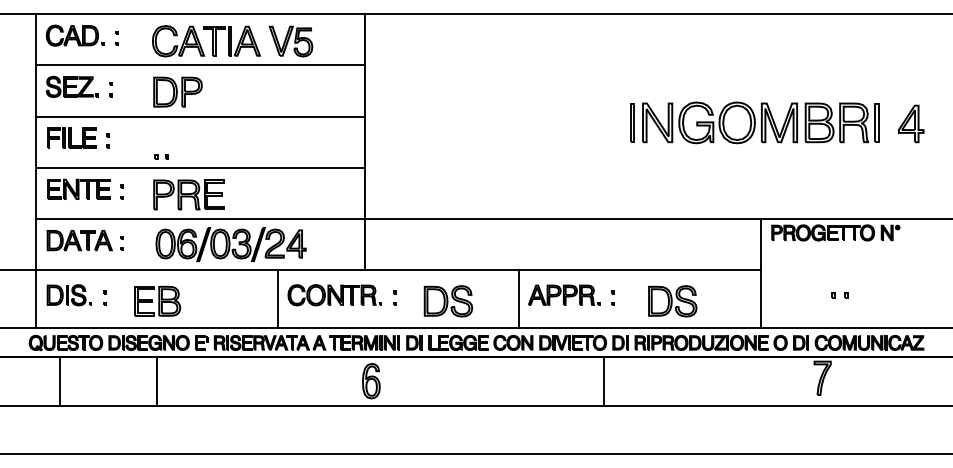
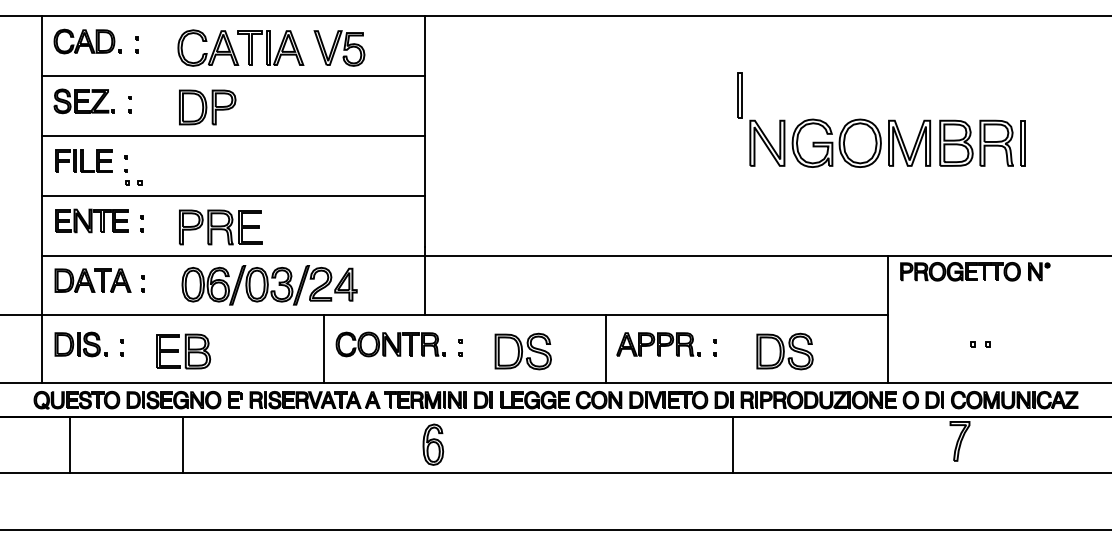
line: (631, 122) -> (739, 95), moved
part: (910, 123) -> (1062, 144), removed
part: (161, 156) -> (133, 182), moved
line: (603, 381) -> (732, 445), moved

